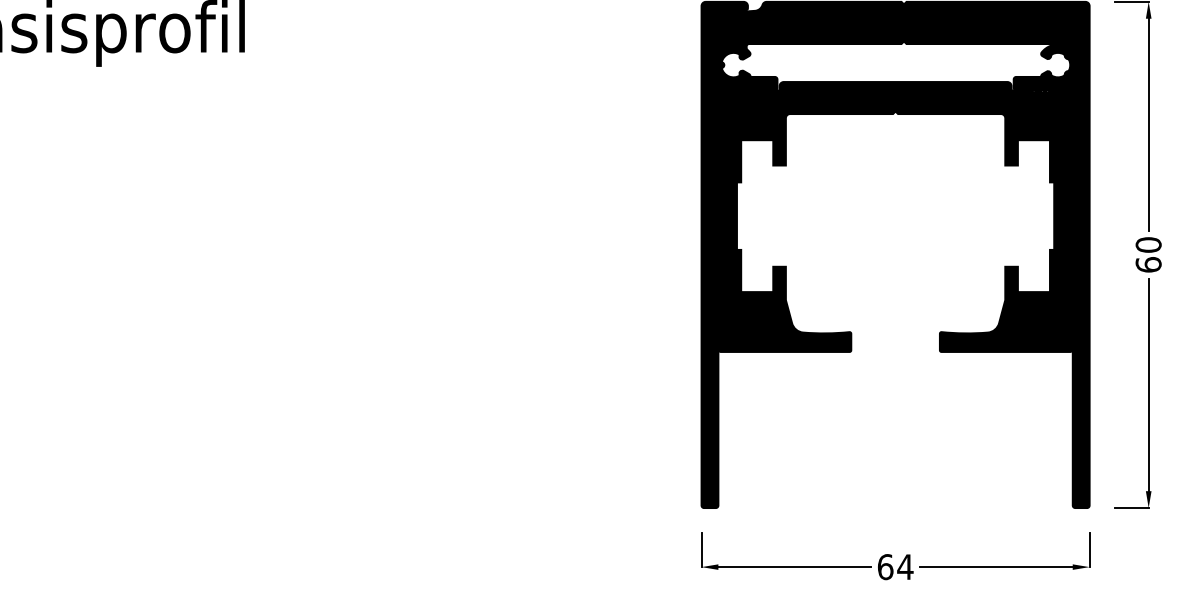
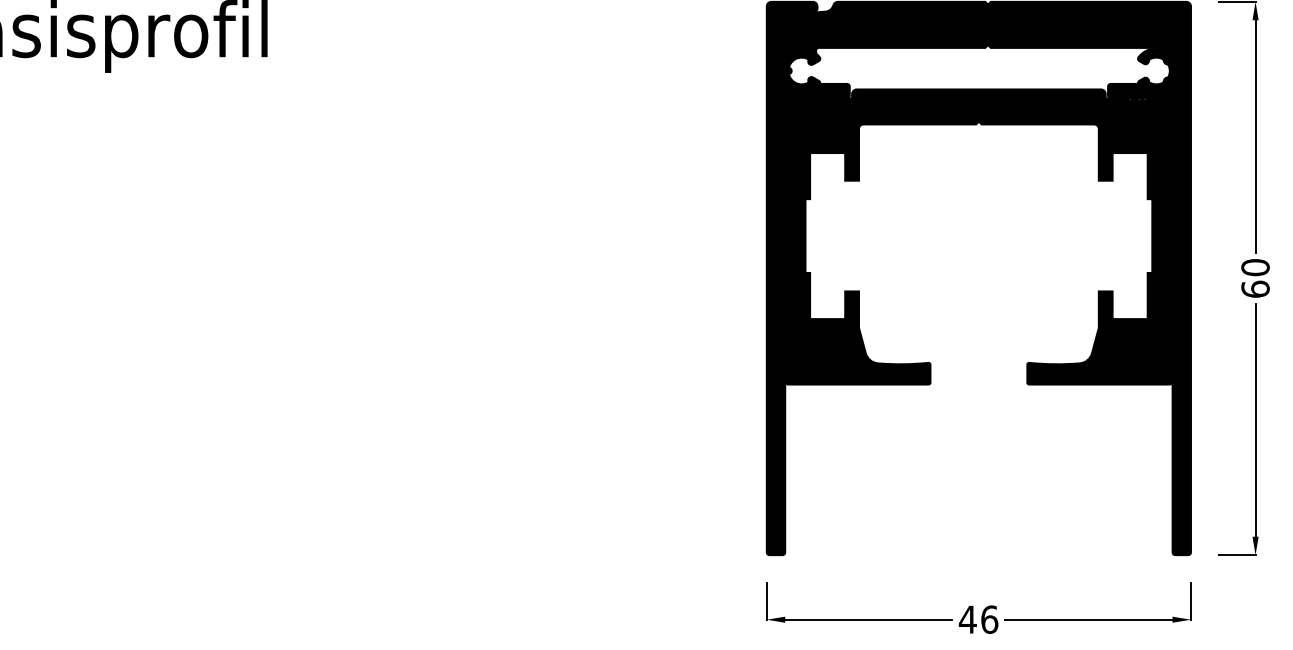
text: (895, 567) -> (978, 620), 64 -> 46

